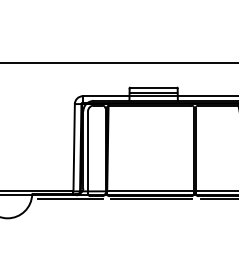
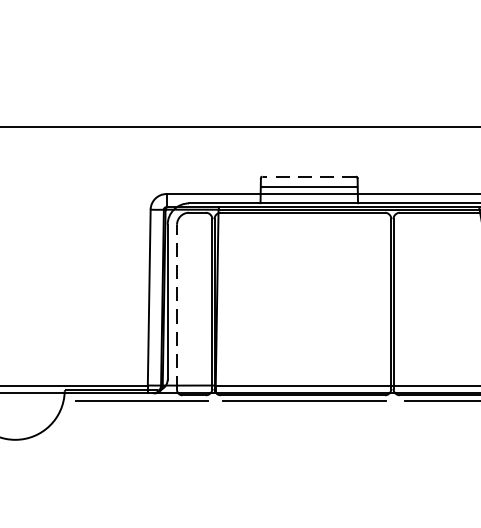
line: (153, 87) -> (308, 176), solid -> dashed
line: (87, 152) -> (176, 307), solid -> dashed

